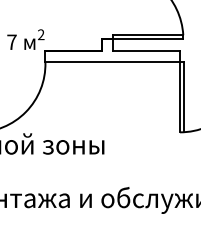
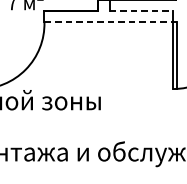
line: (147, 50) -> (142, 10), solid -> dashed
line: (115, 62) -> (111, 22), solid -> dashed

